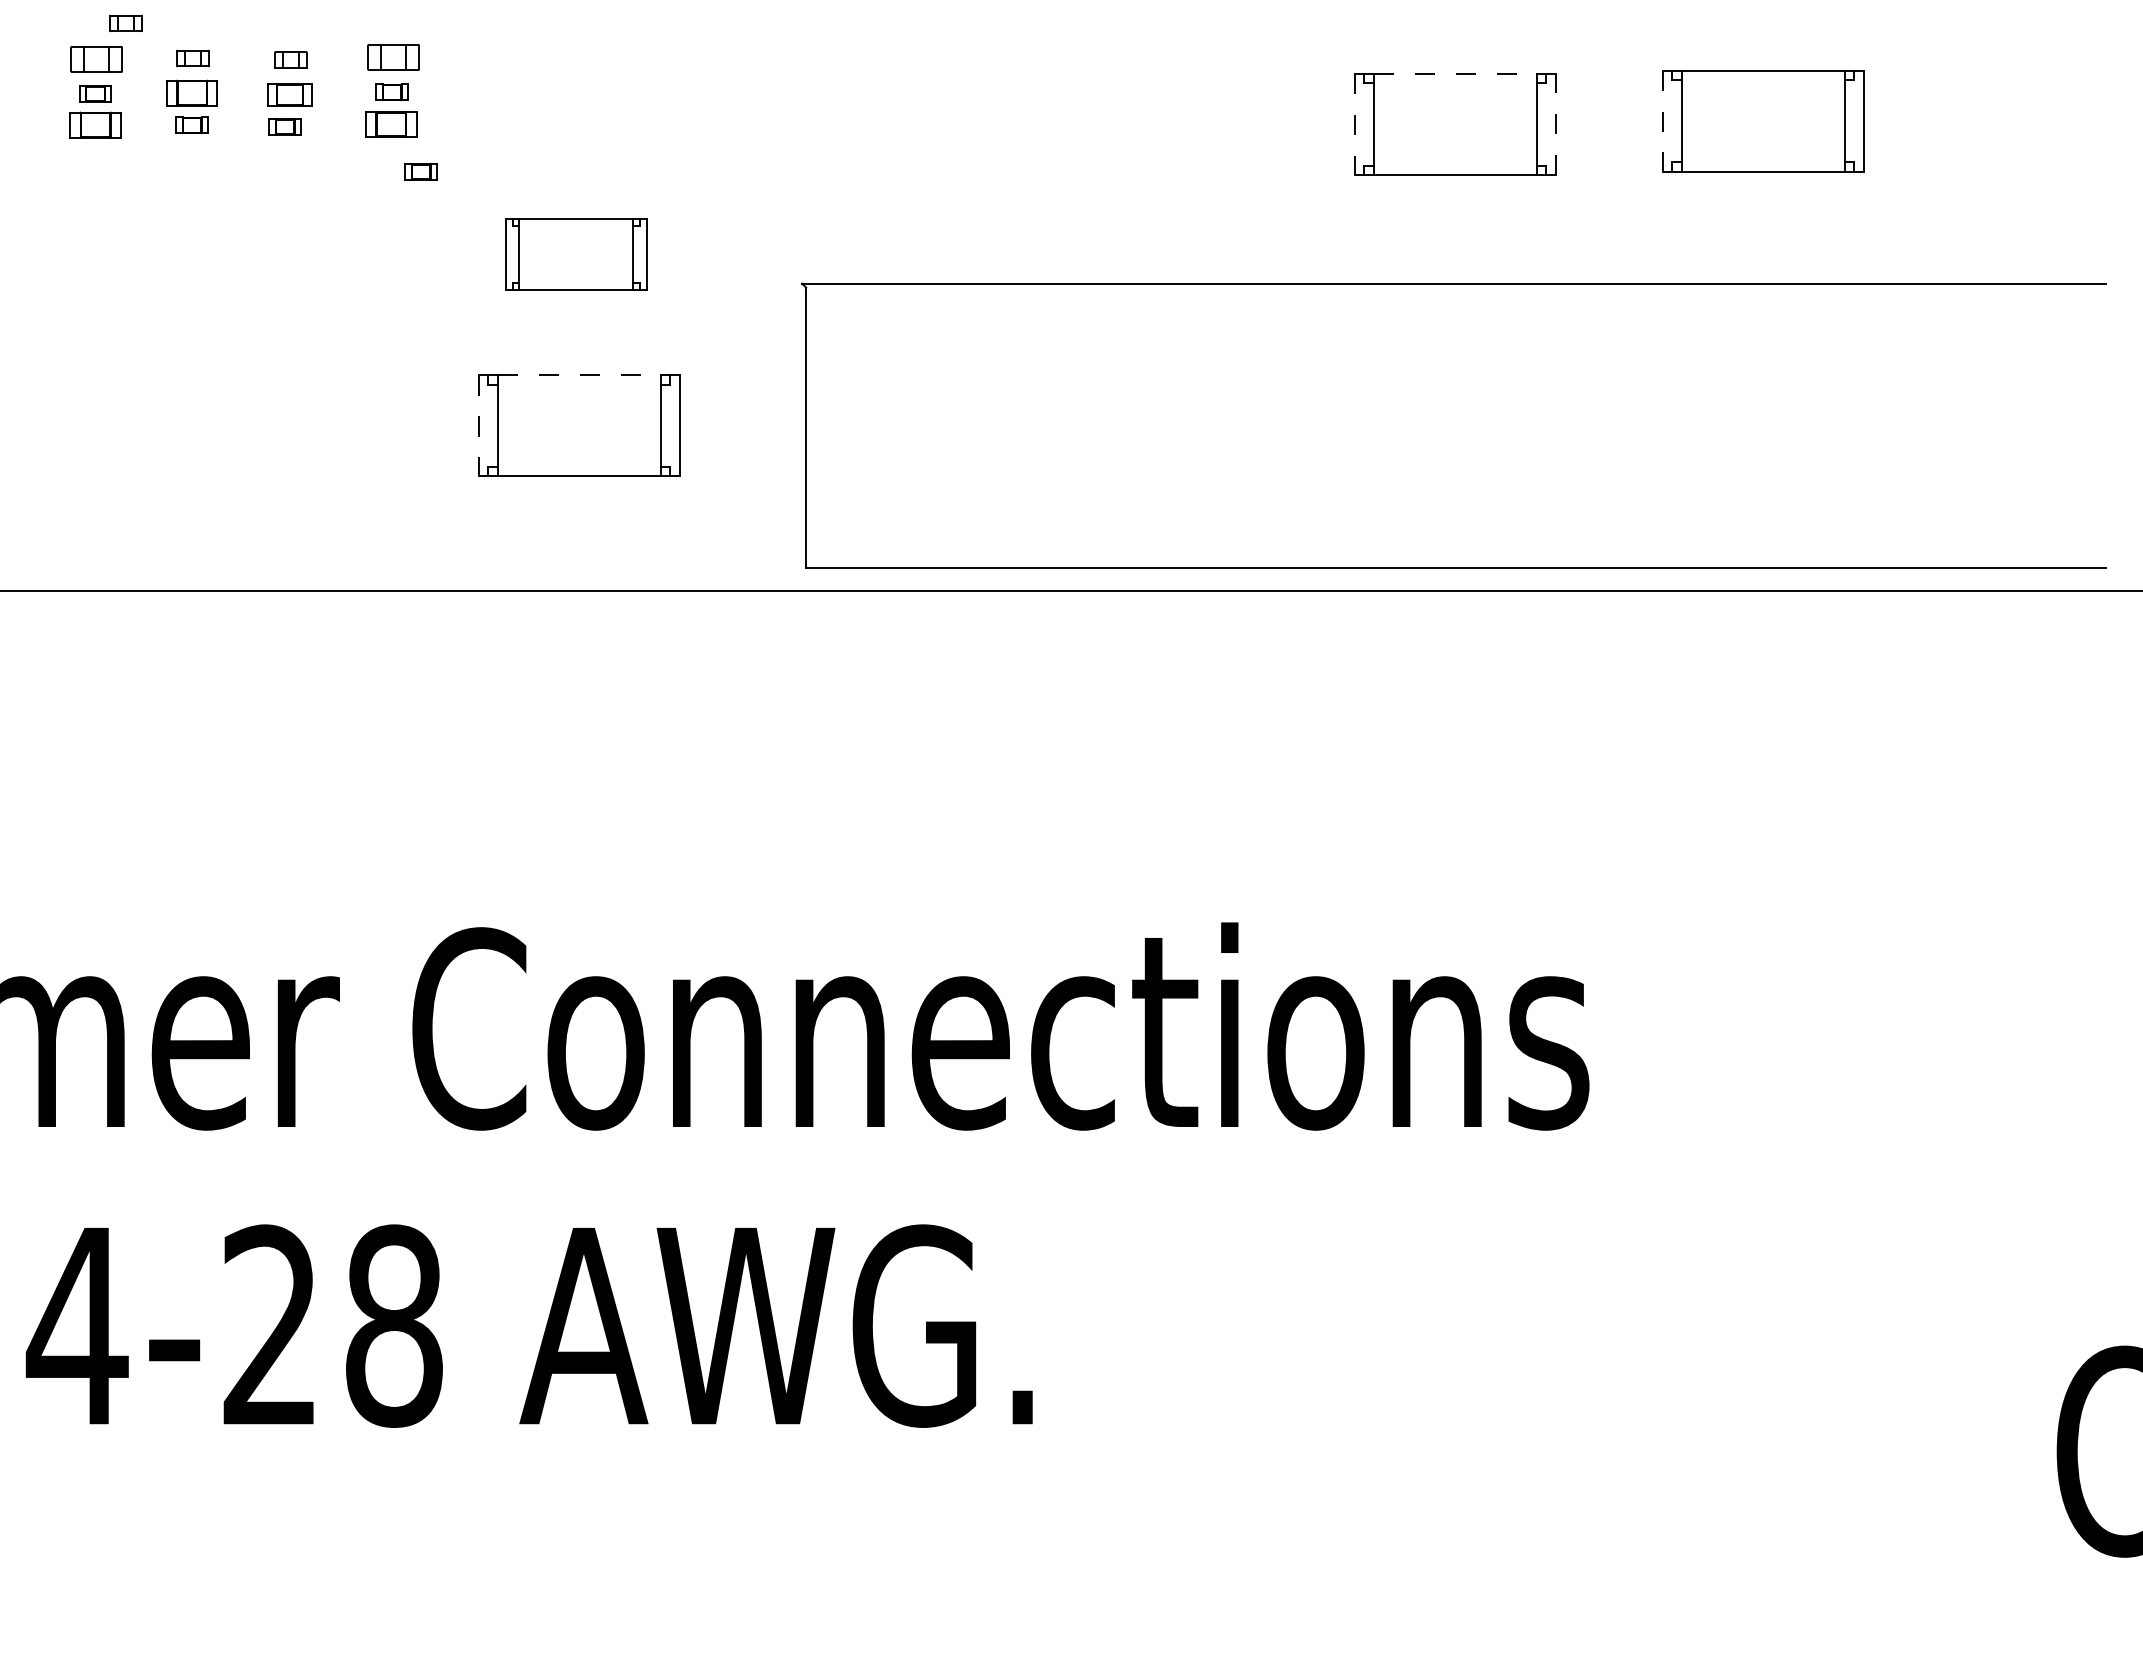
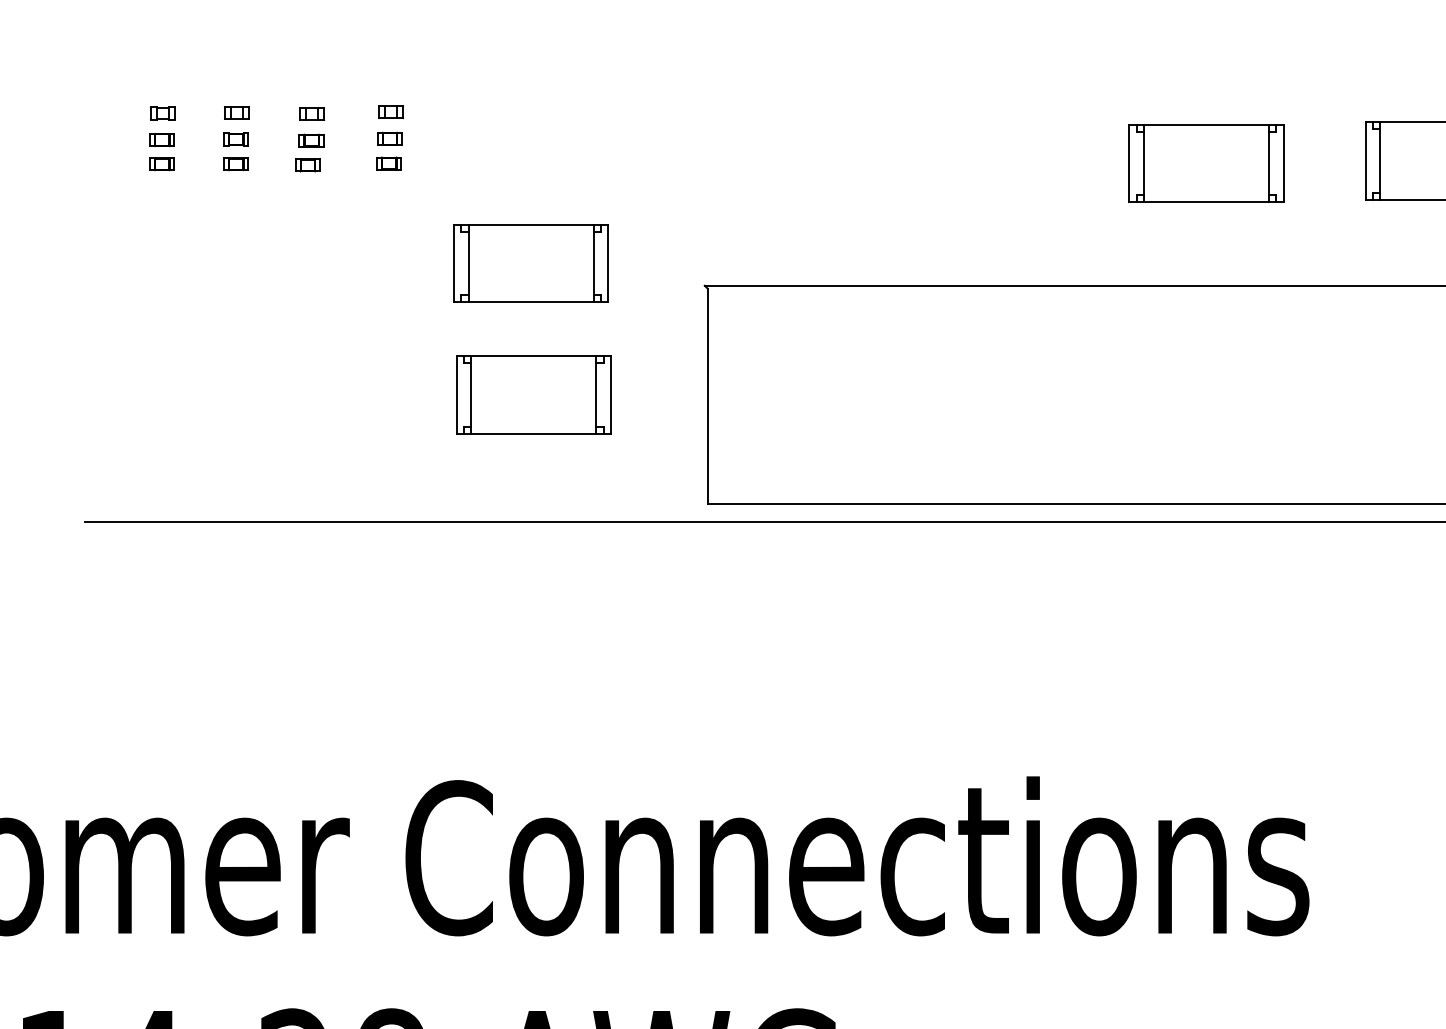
part: (125, 23) -> (185, 86), removed
part: (393, 57) -> (390, 112), size x0.62
part: (95, 58) -> (162, 112), size x0.62
line: (1455, 73) -> (1206, 124), dashed -> solid
part: (191, 92) -> (235, 139), size x0.62
part: (289, 94) -> (311, 140), size x0.71
line: (1662, 121) -> (1365, 161), dashed -> solid
part: (391, 124) -> (389, 163), size x0.62
line: (1354, 124) -> (1129, 163), dashed -> solid
line: (1555, 124) -> (1283, 163), dashed -> solid
part: (95, 125) -> (162, 164), size x0.62
part: (420, 171) -> (411, 199), removed
part: (576, 254) -> (531, 263), size x1.43
line: (579, 375) -> (533, 356), dashed -> solid
line: (478, 425) -> (456, 394), dashed -> solid

